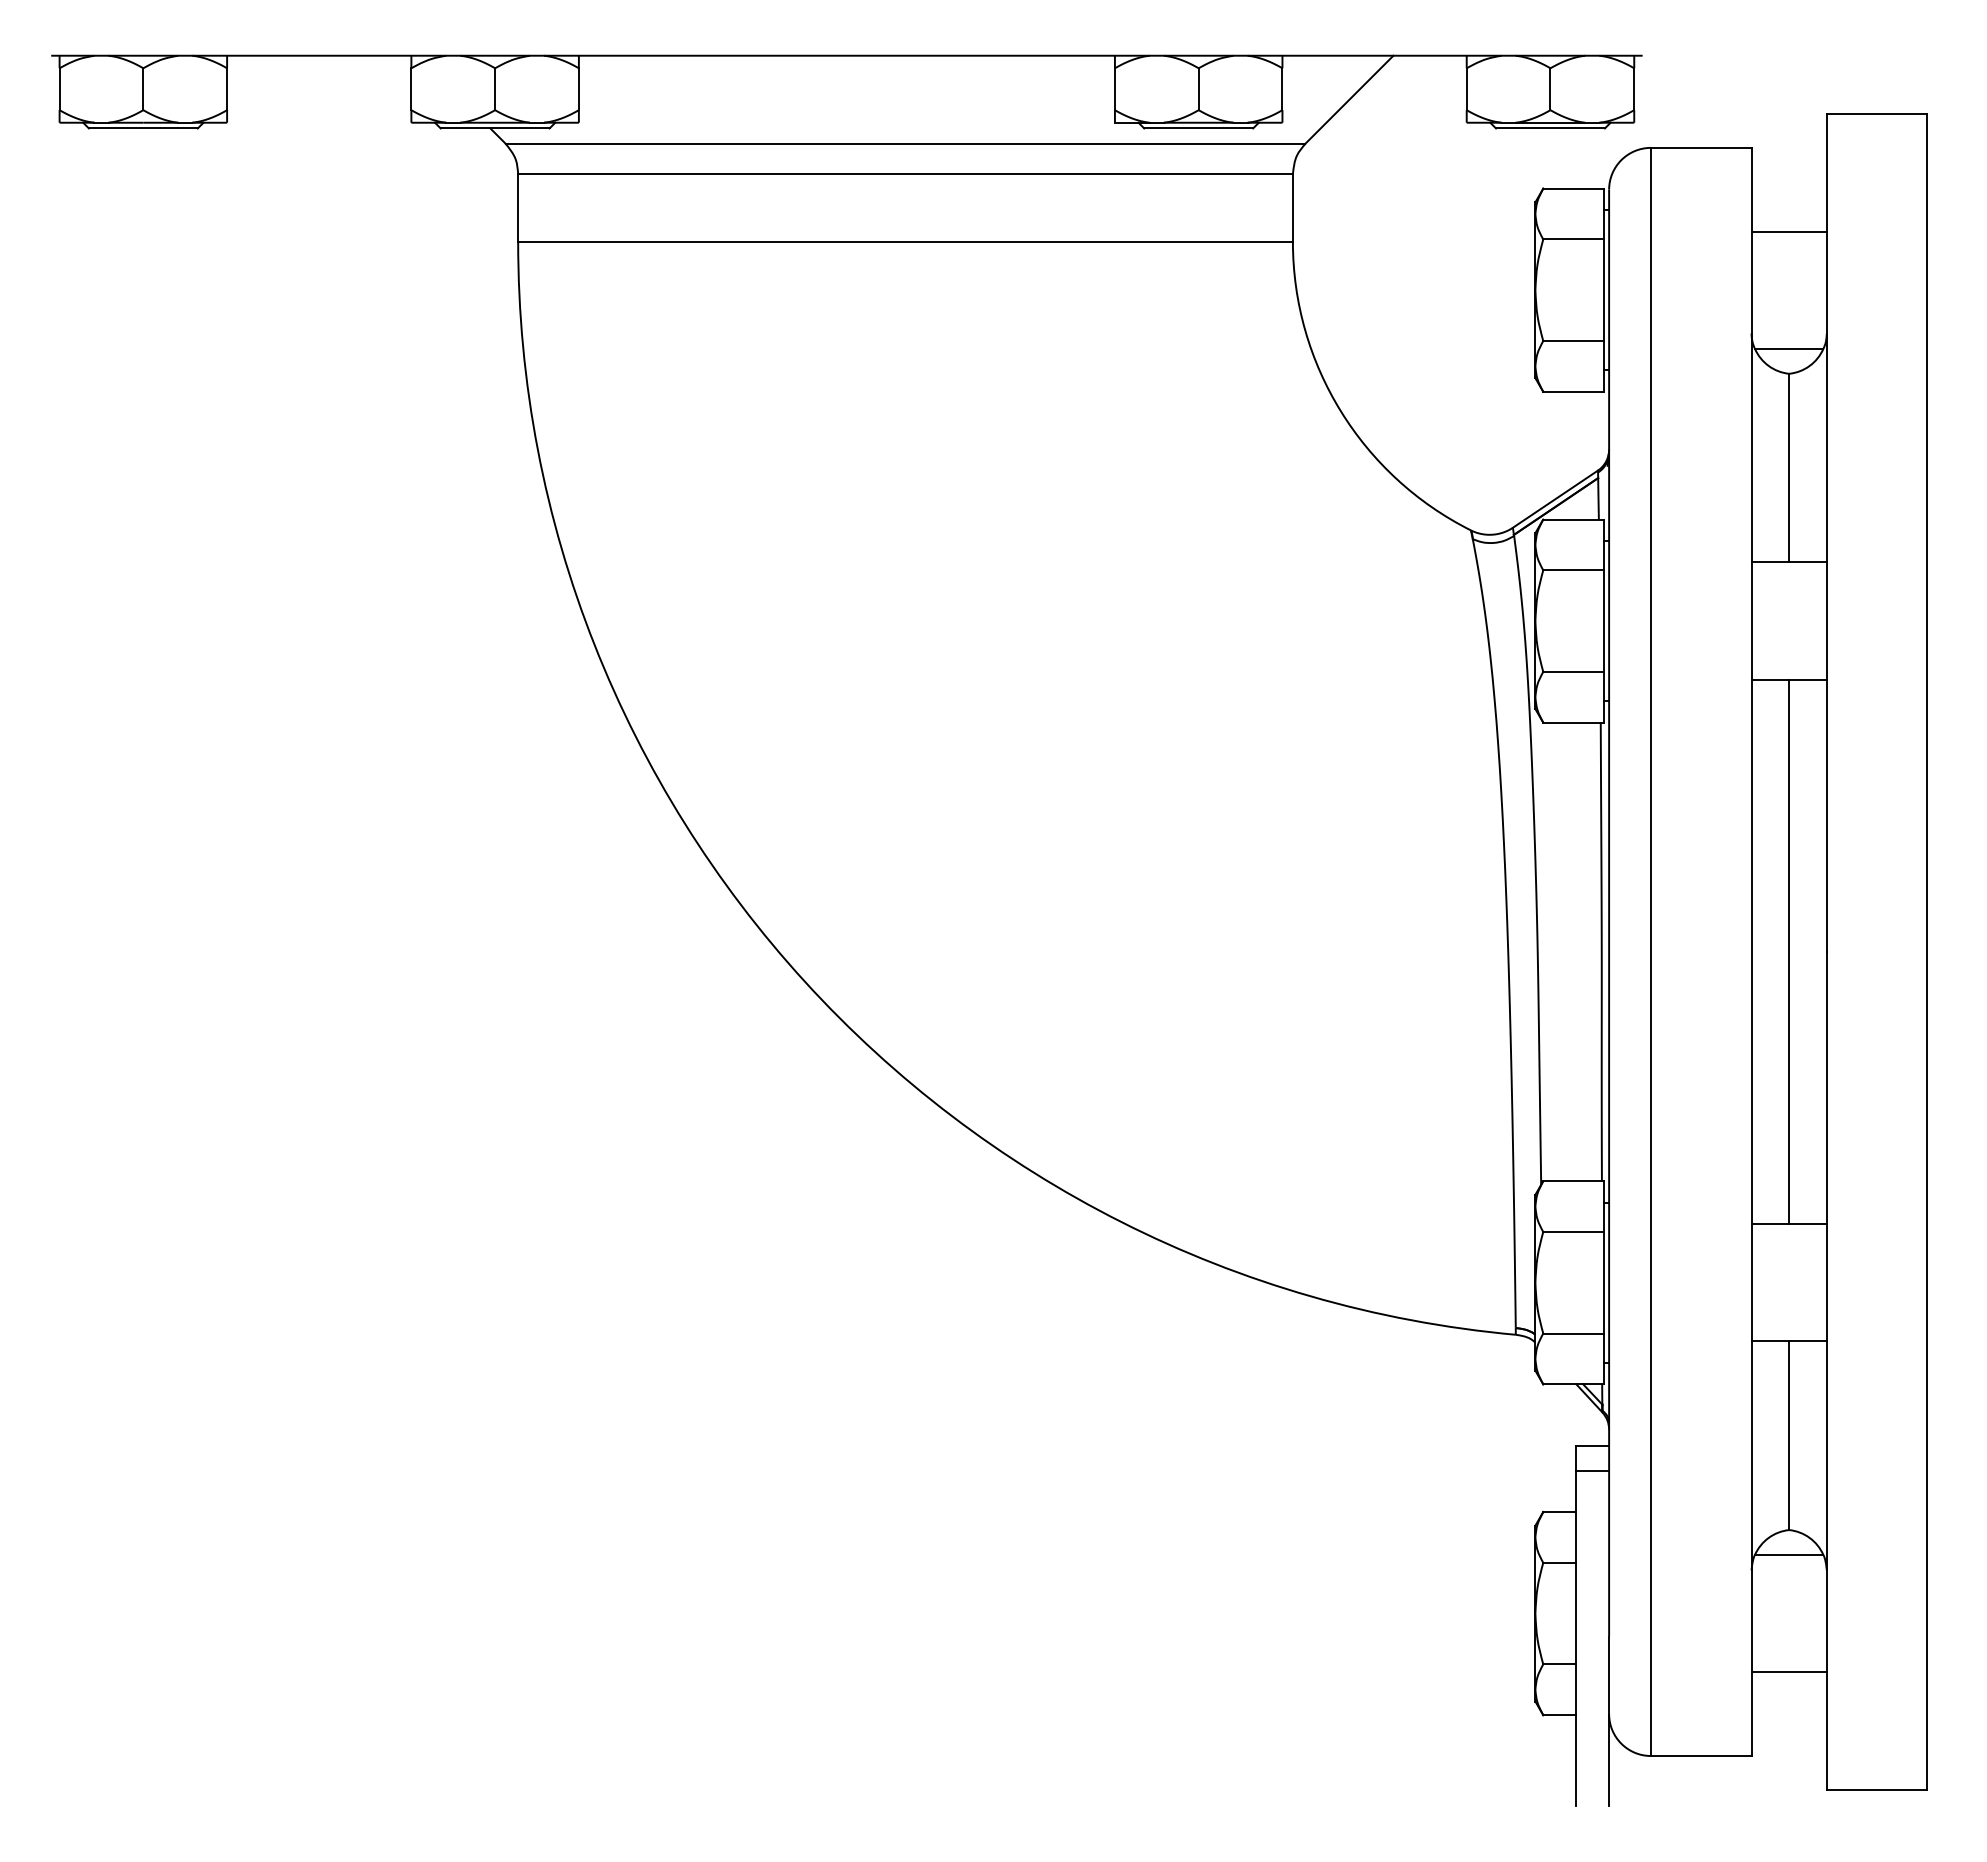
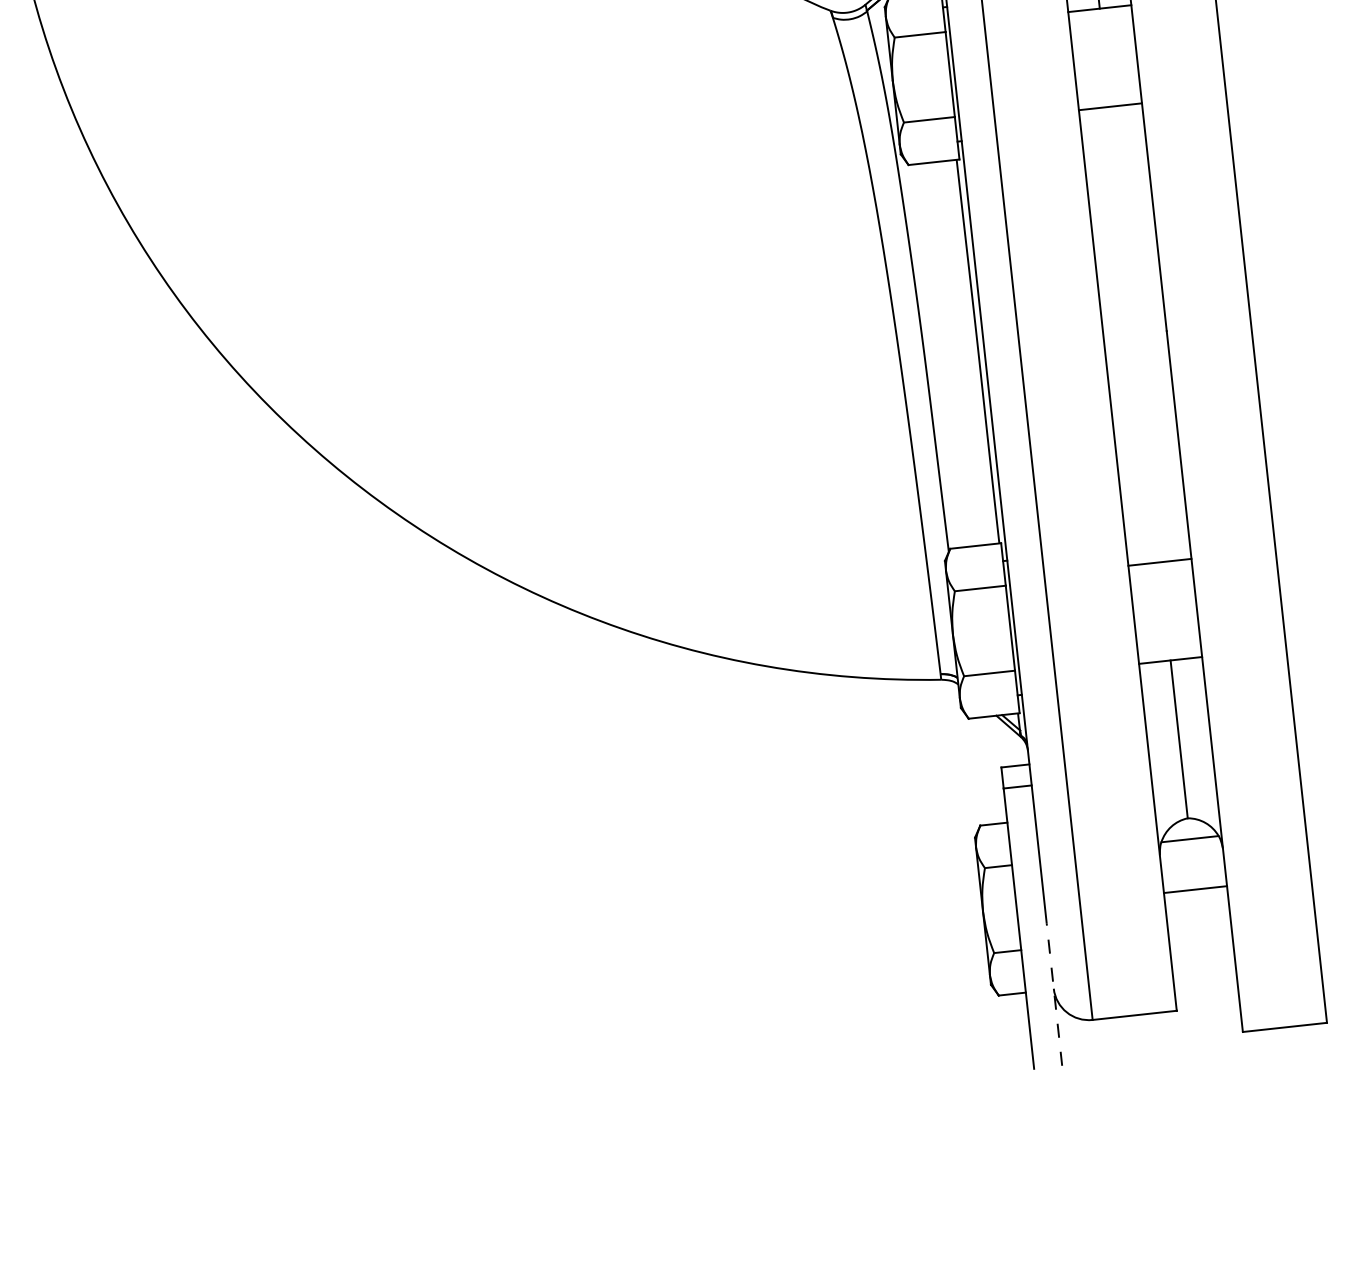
line: (1789, 951) -> (1135, 334), removed
line: (1788, 1672) -> (1194, 889), moved
line: (1609, 1721) -> (1054, 994), solid -> dashed

